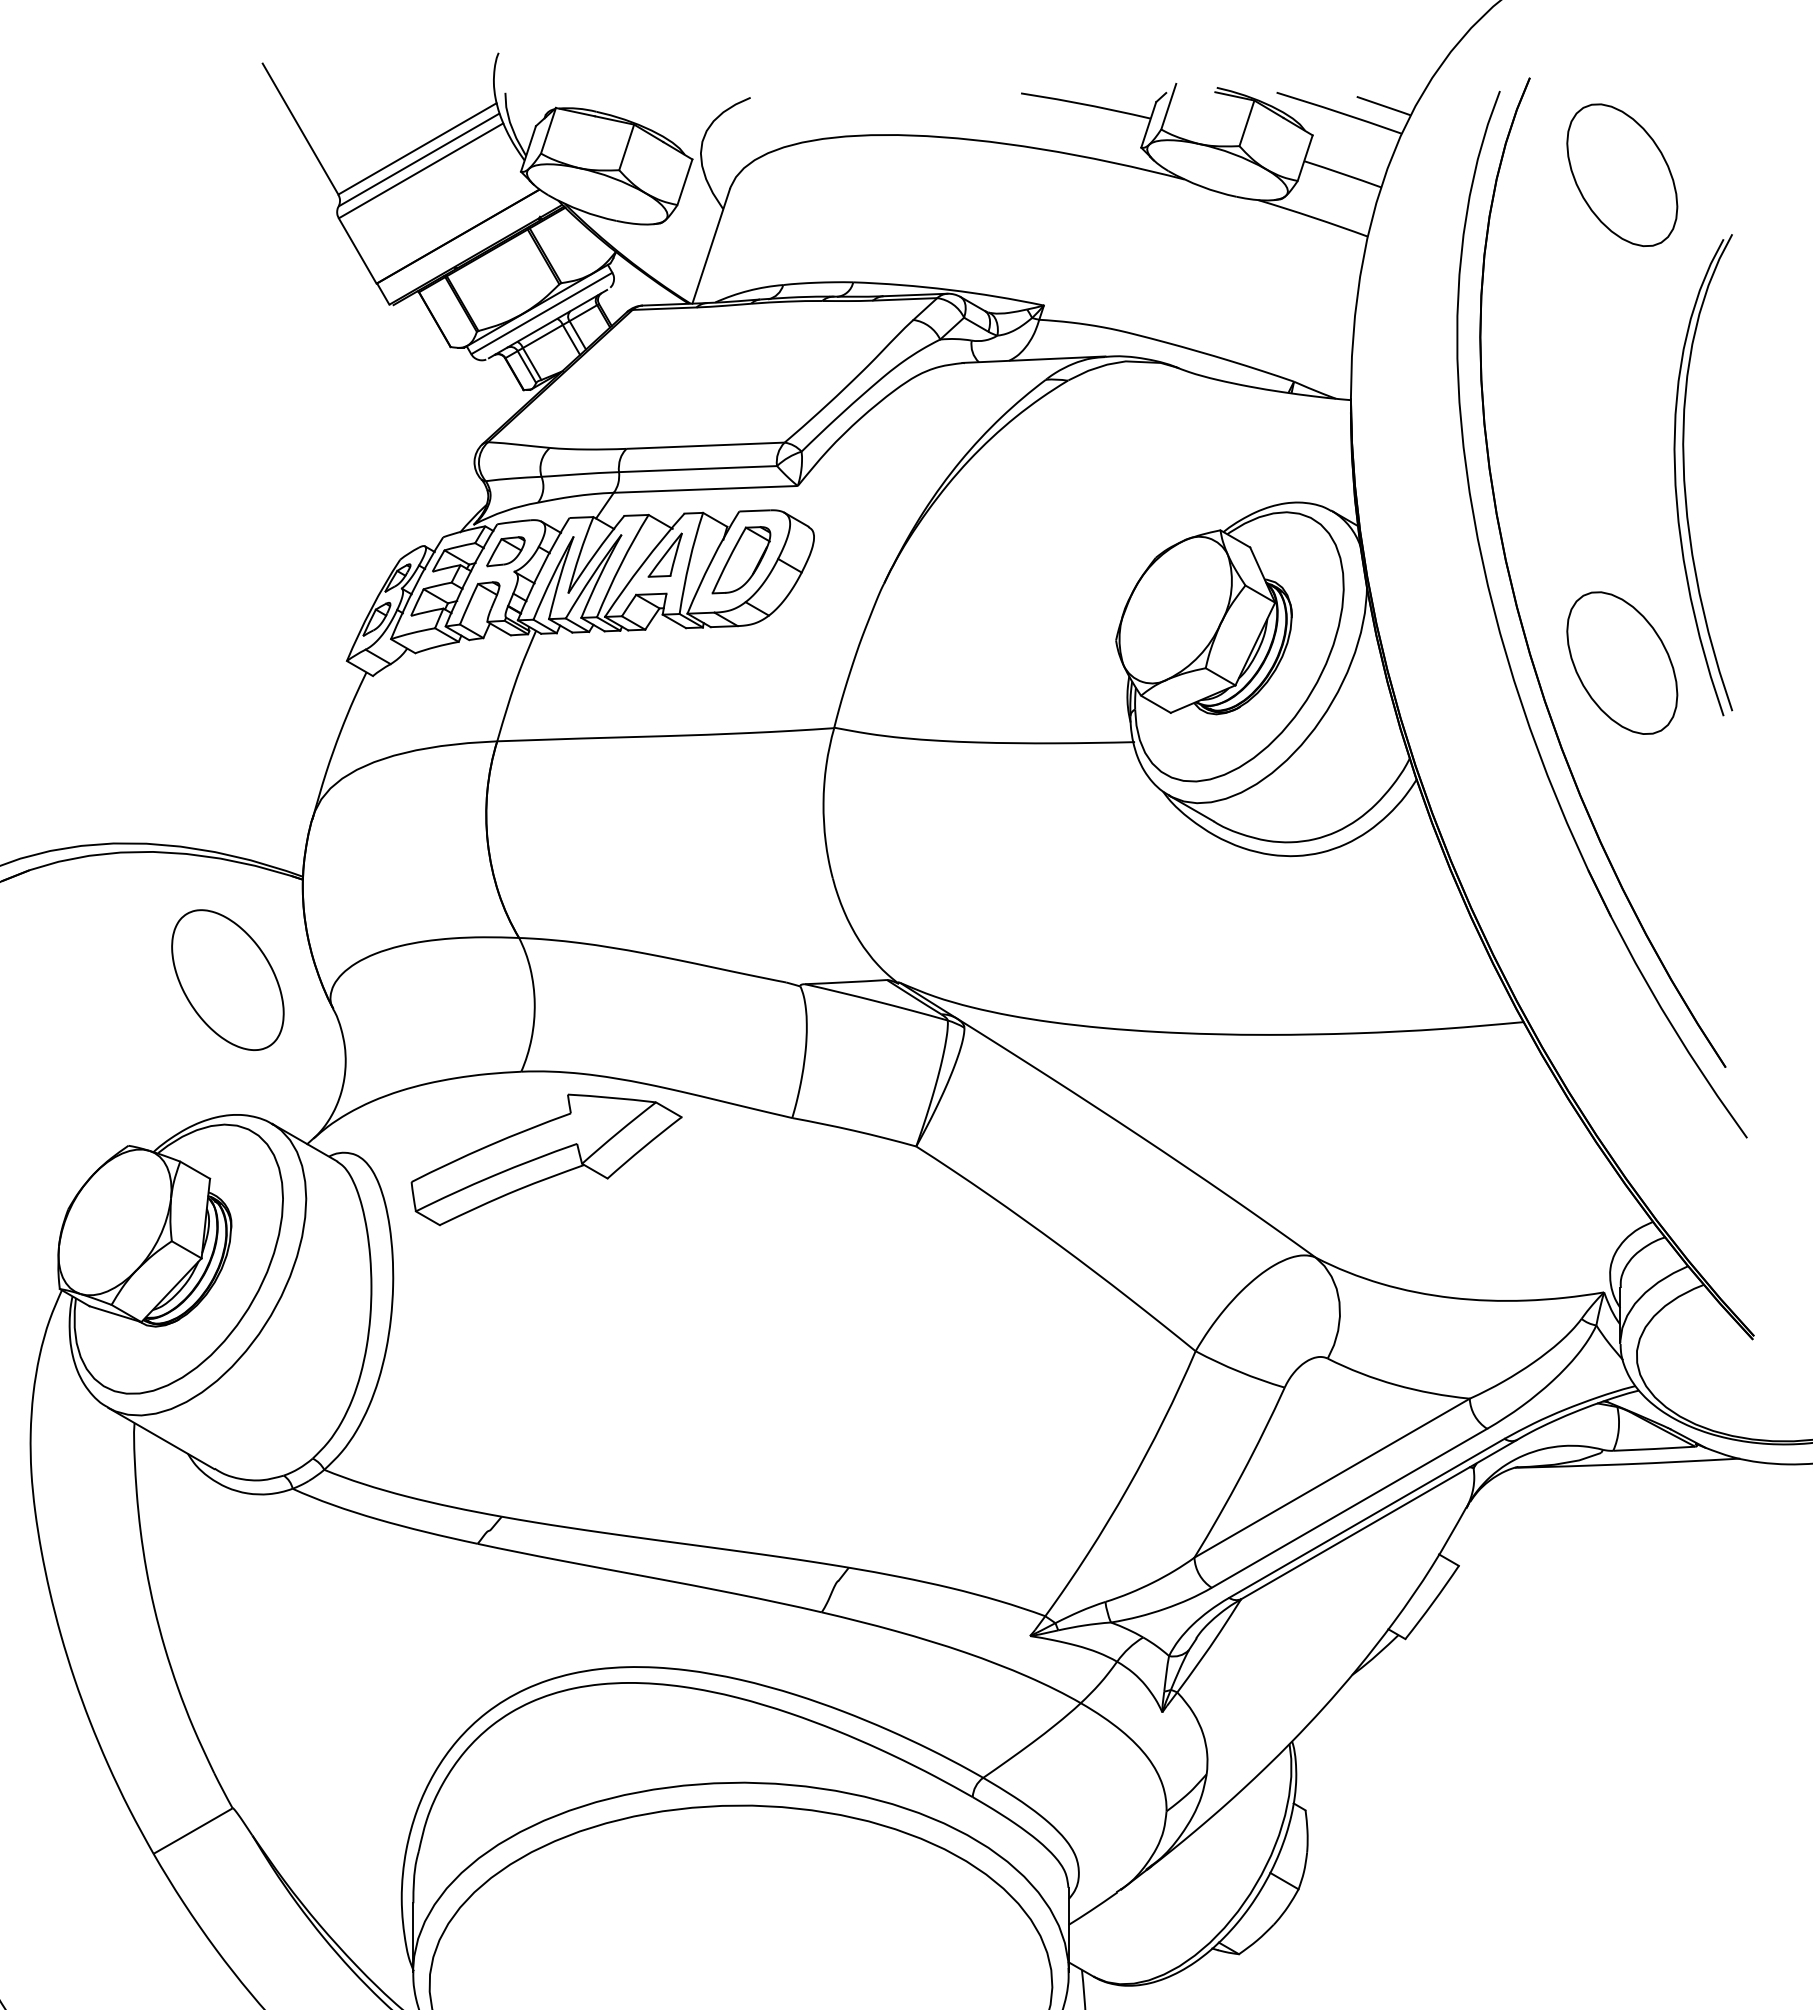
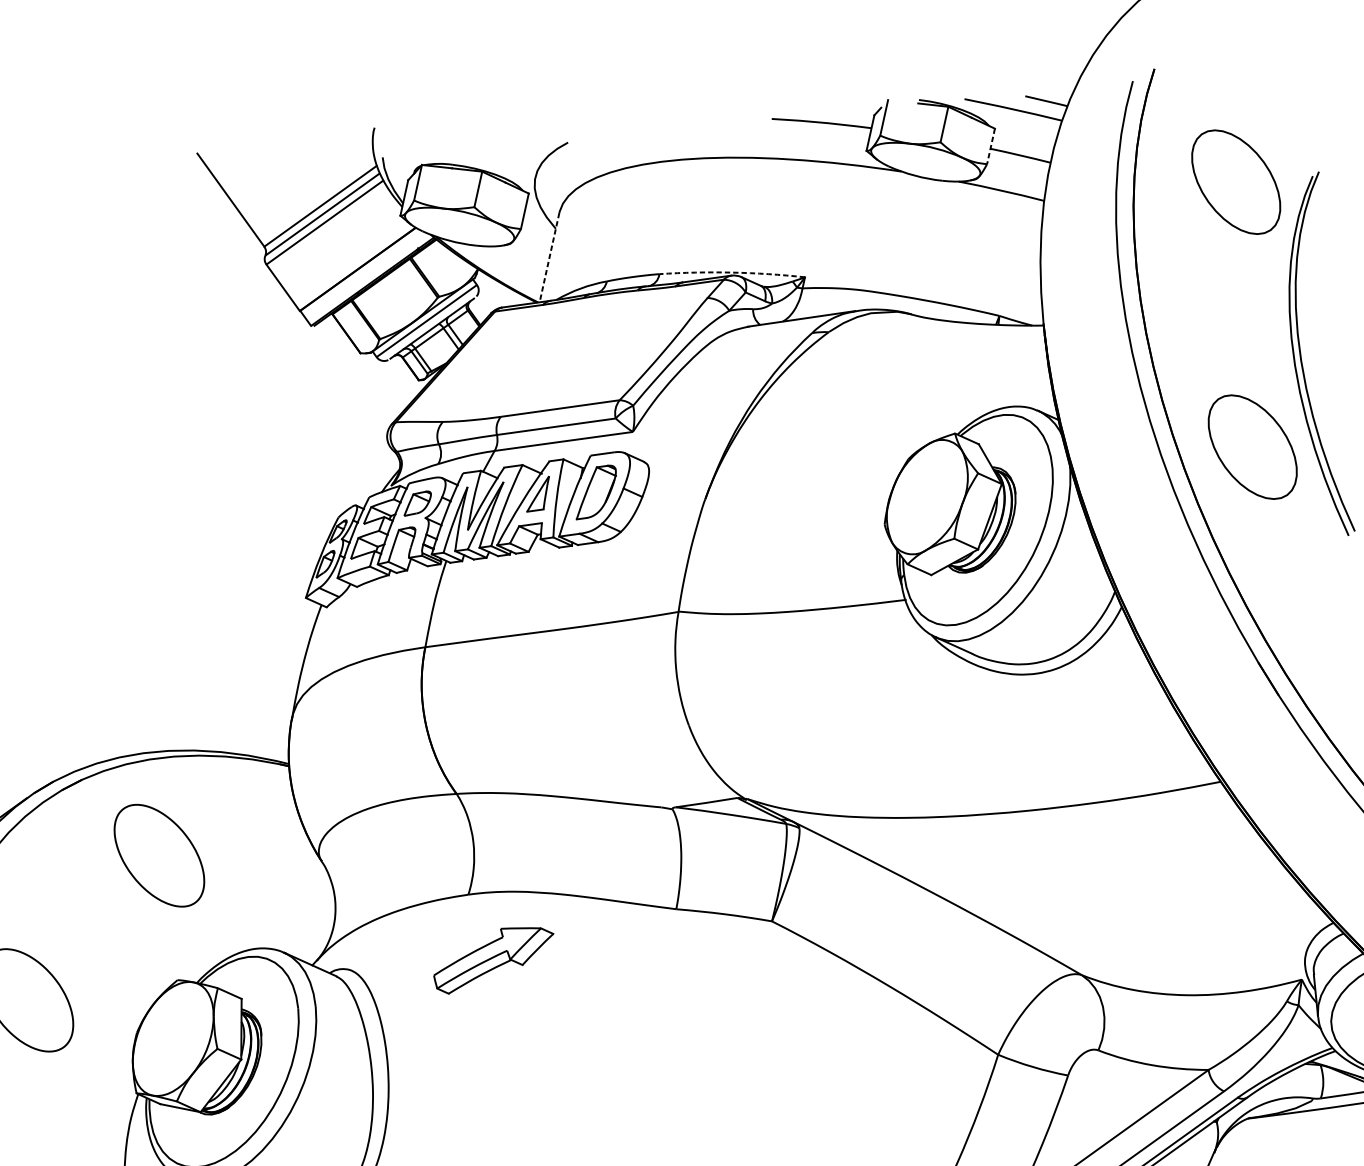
line: (1305, 158) -> (991, 146), solid -> dashed
part: (1622, 175) -> (1236, 182), moved
line: (711, 246) -> (549, 257), solid -> dashed
arc: (949, 289) -> (732, 272), solid -> dashed
part: (1622, 662) -> (1252, 446), moved
part: (227, 979) -> (159, 855), moved
part: (546, 1159) -> (494, 959), size x0.6

